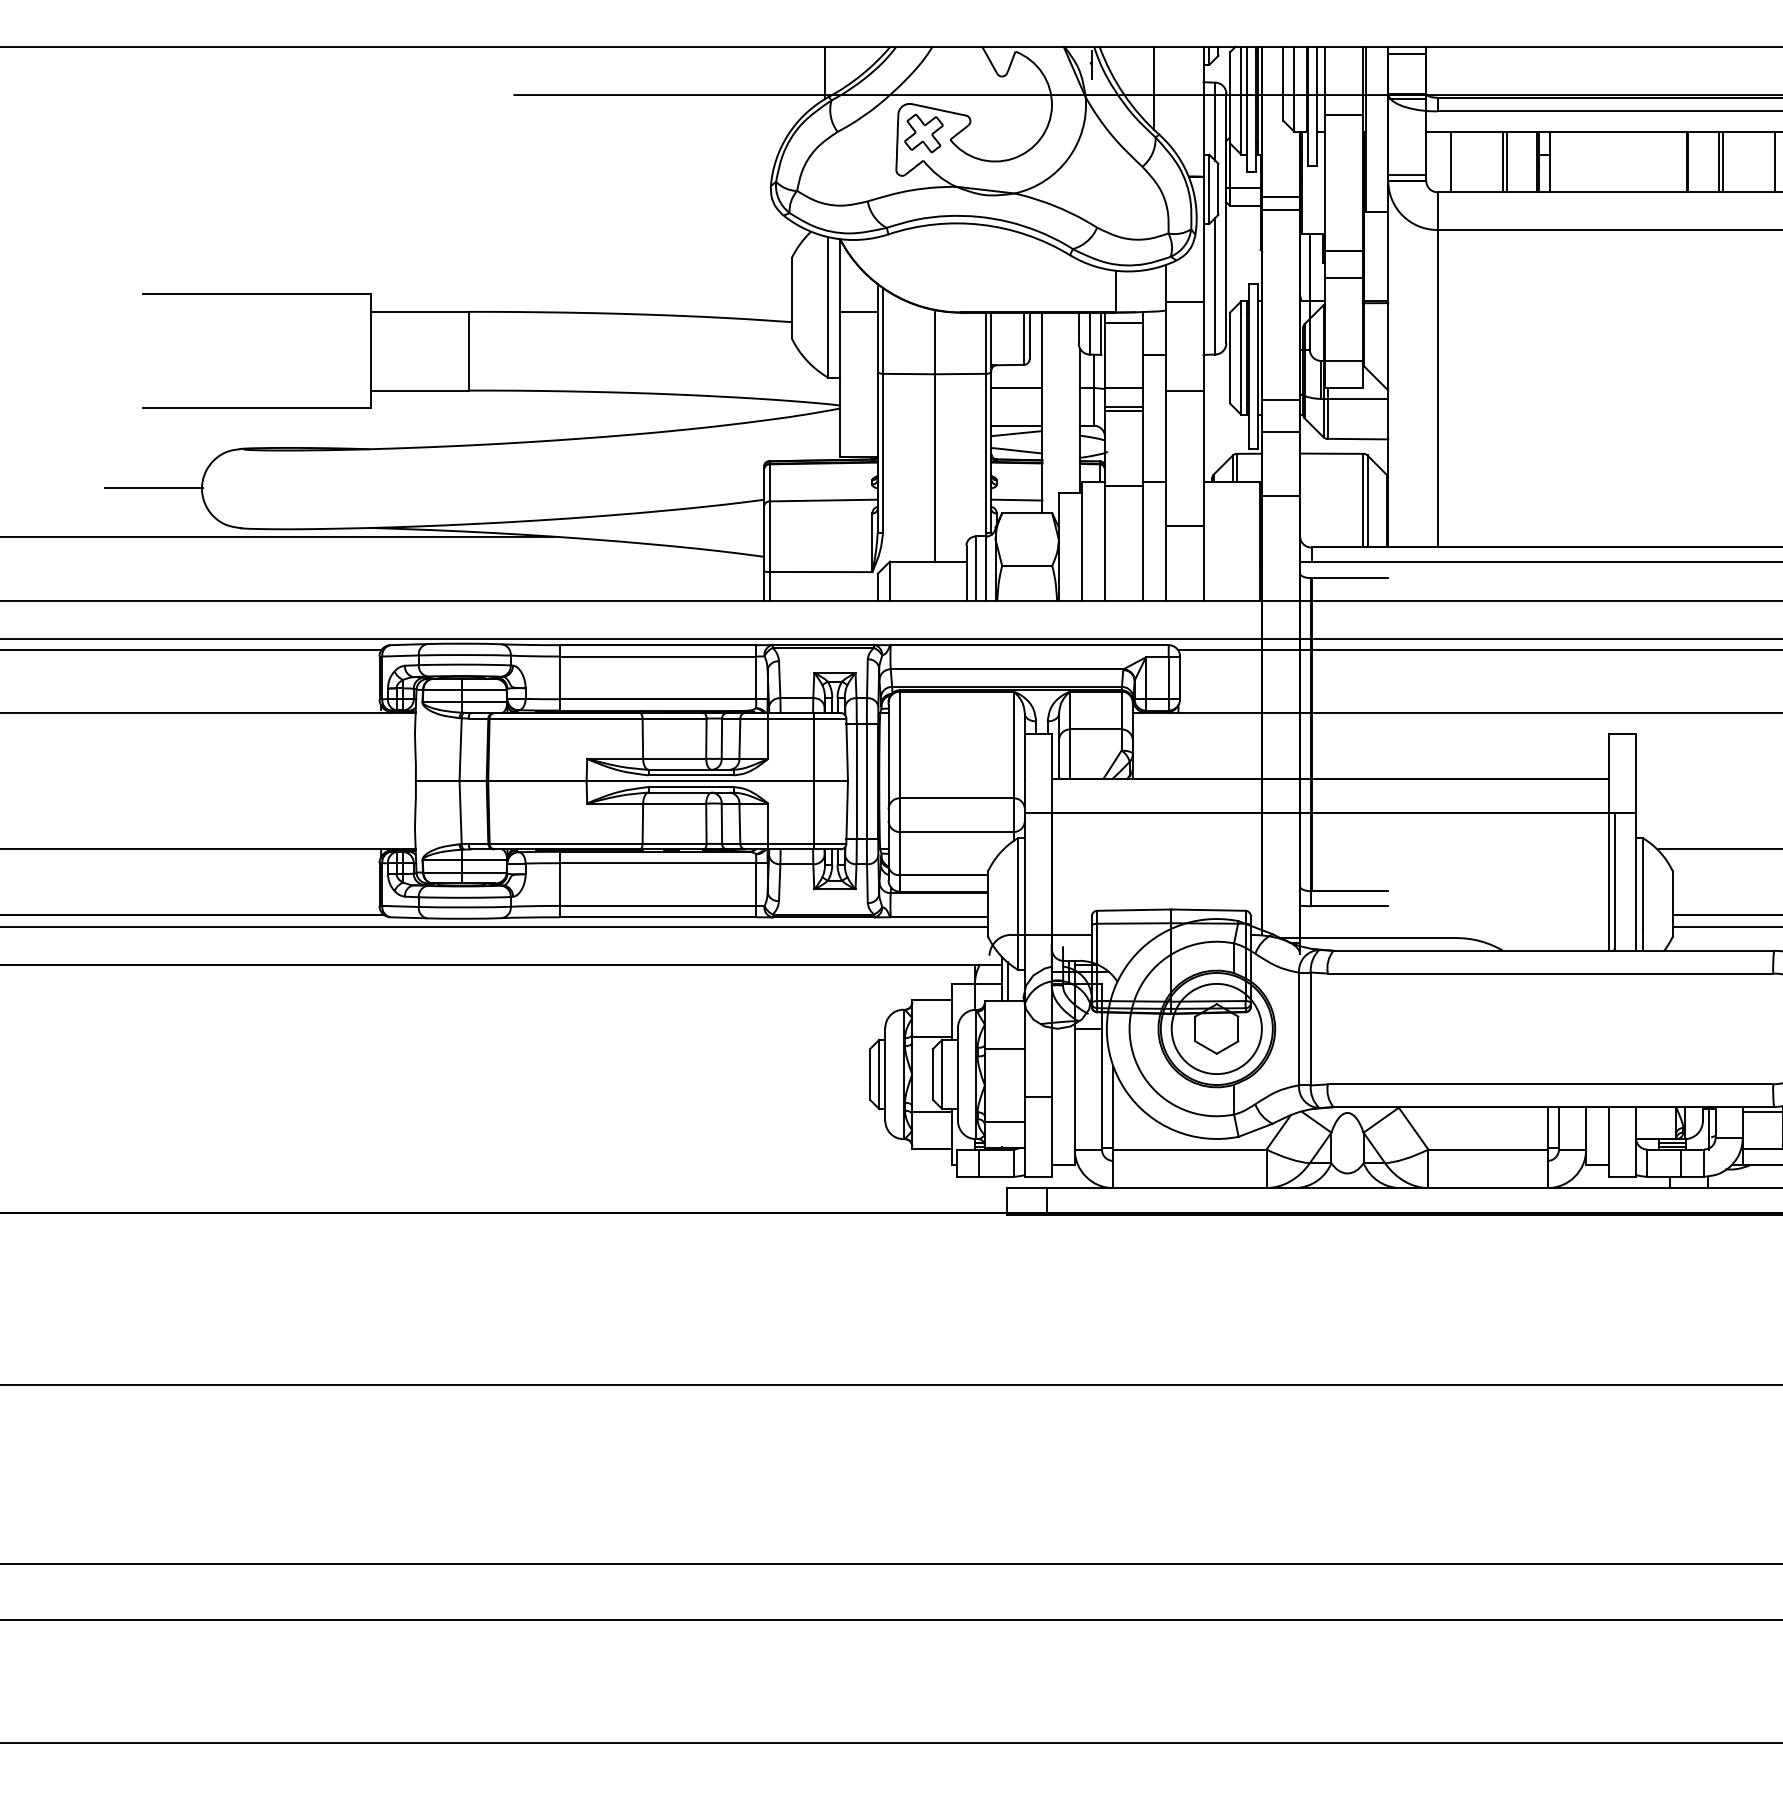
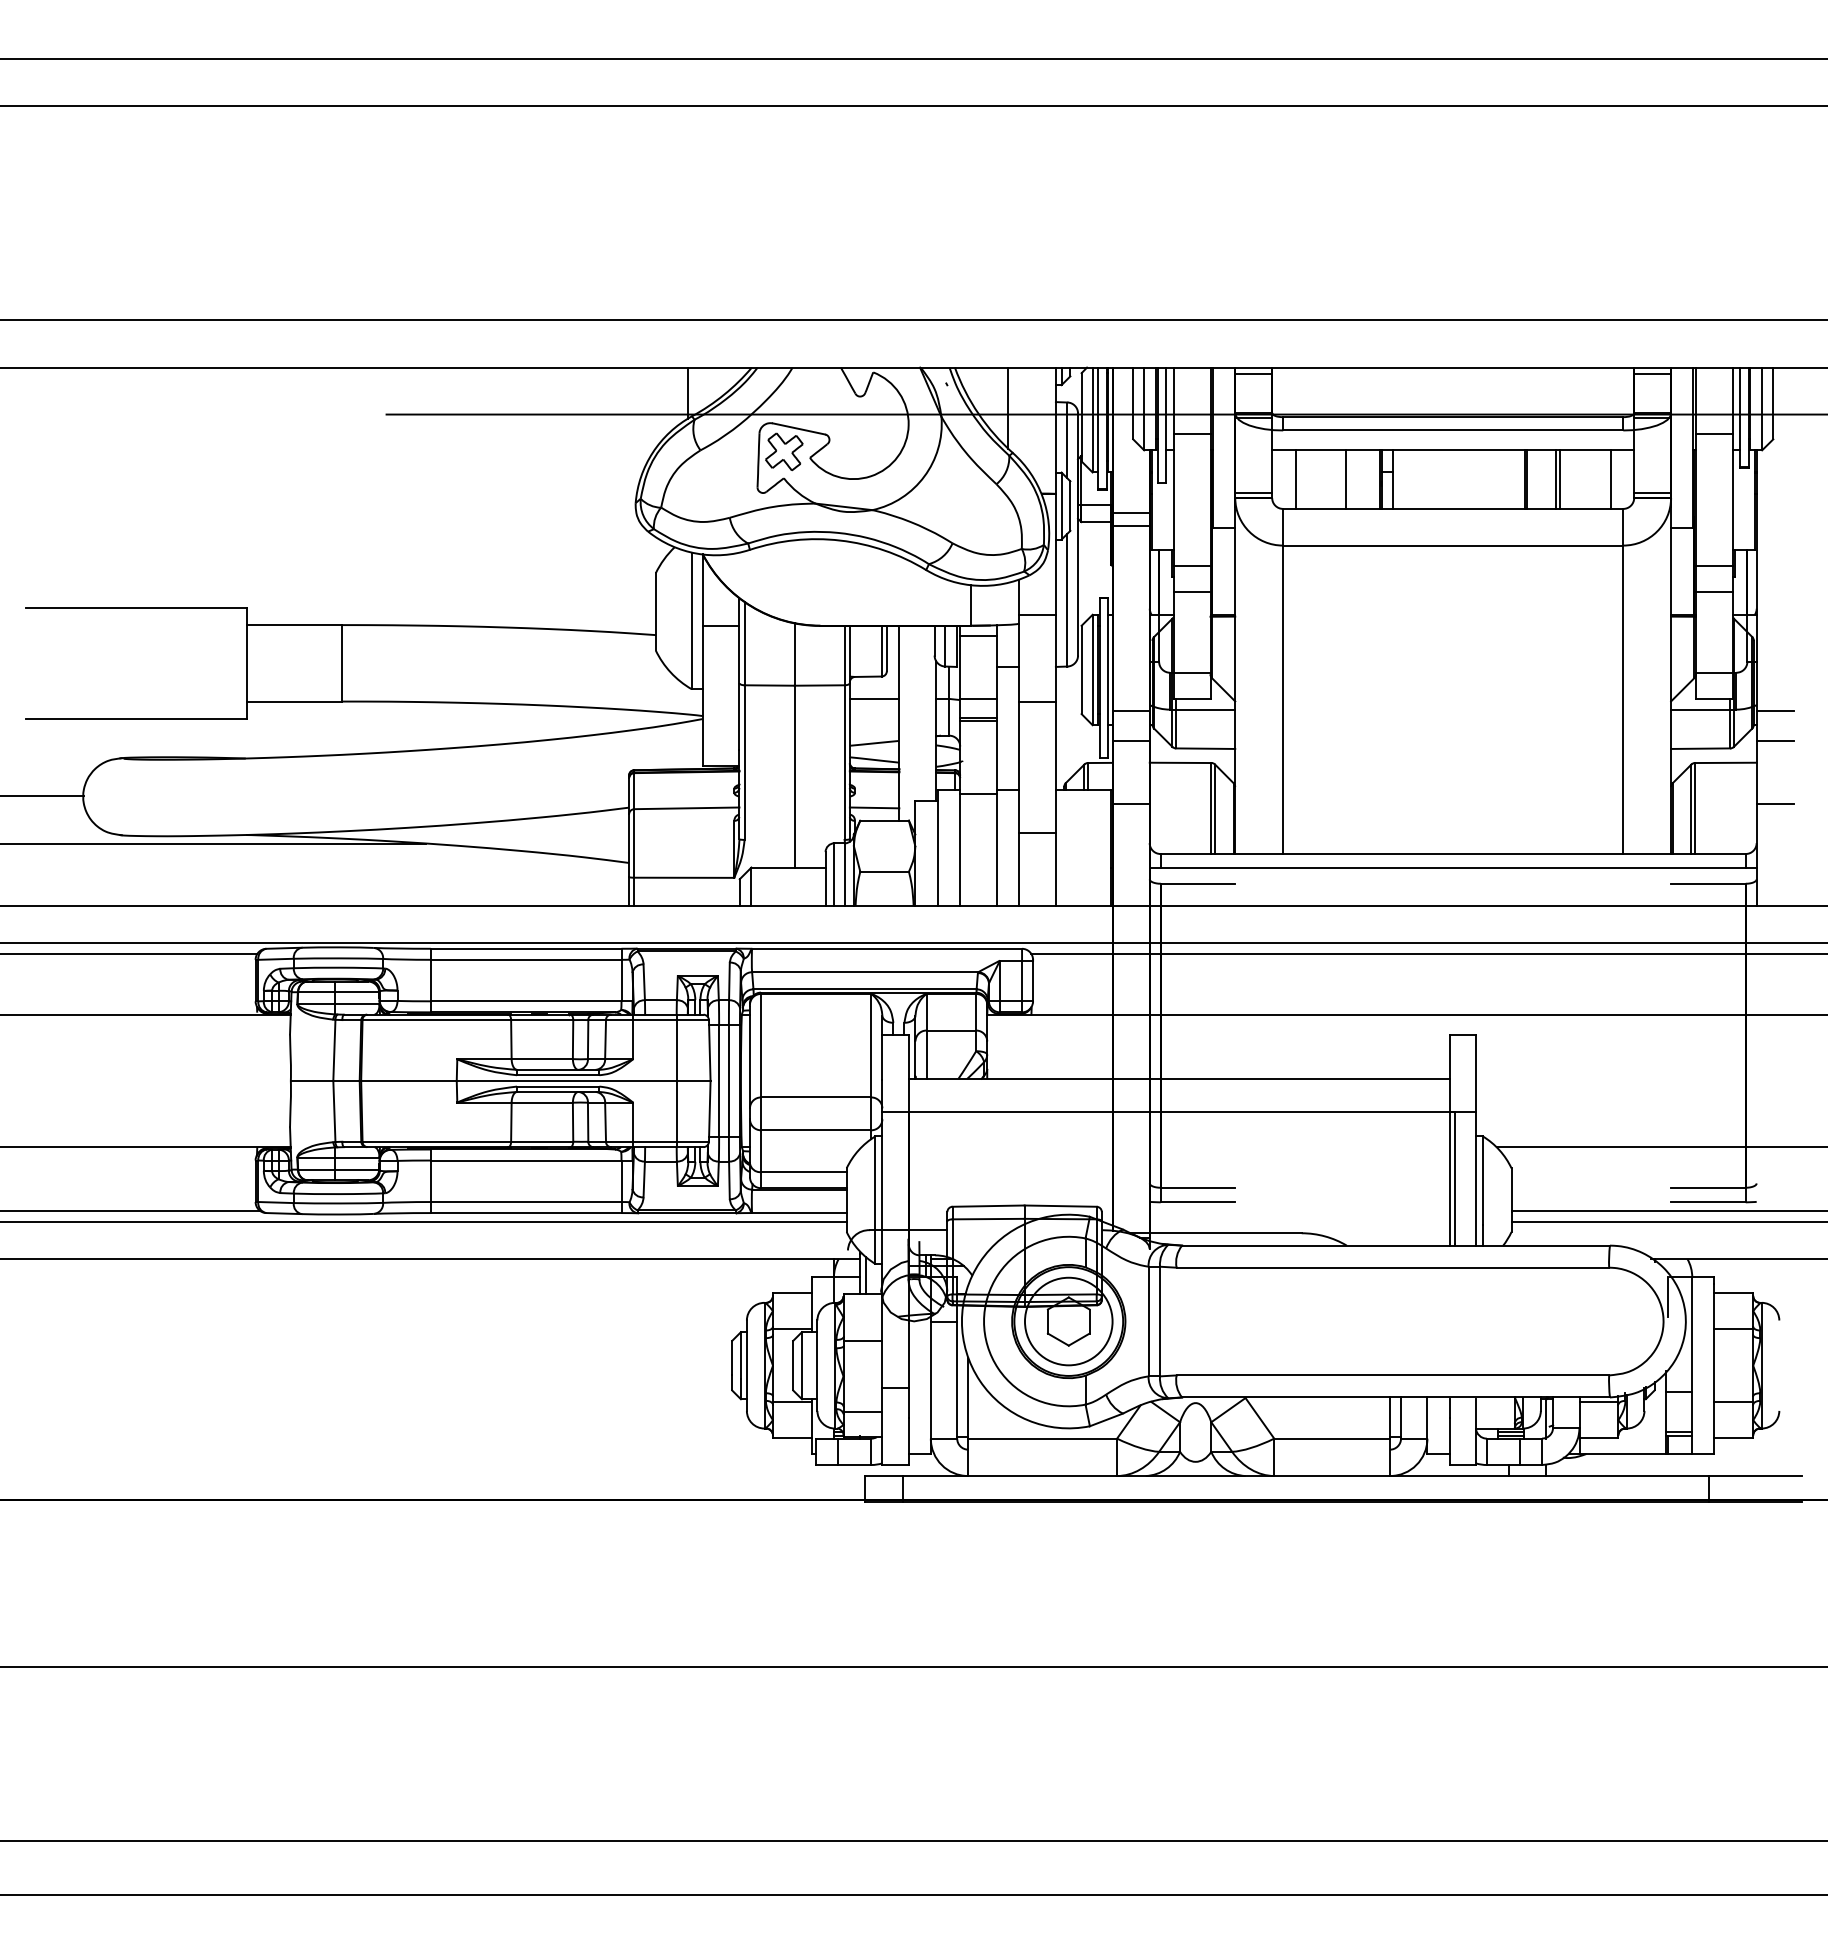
line: (1091, 65) -> (947, 385), removed
line: (1506, 161) -> (1350, 479), removed
line: (1016, 425) -> (874, 735), removed

